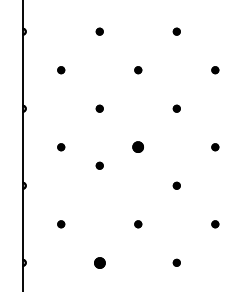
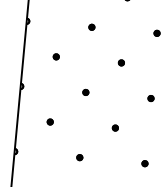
part: (138, 147) -> (121, 63), size x0.62
part: (99, 165) -> (85, 92), moved
part: (99, 262) -> (79, 157), size x0.62

